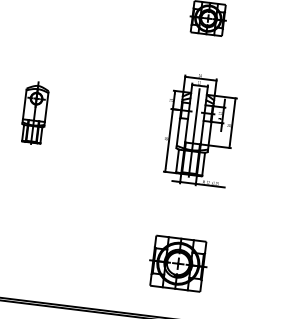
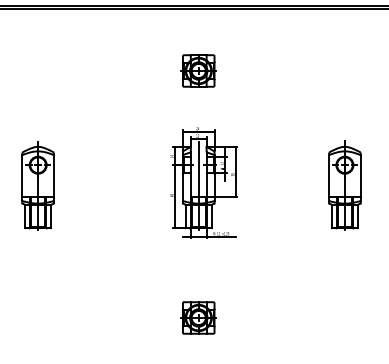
part: (34, 112) -> (37, 185), size x1.43
part: (177, 263) -> (198, 317), size x0.62

